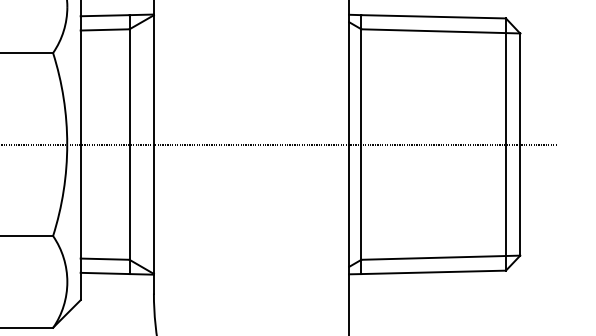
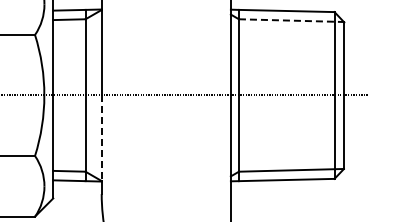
line: (440, 31) -> (291, 20), solid -> dashed
line: (153, 209) -> (101, 138), solid -> dashed

